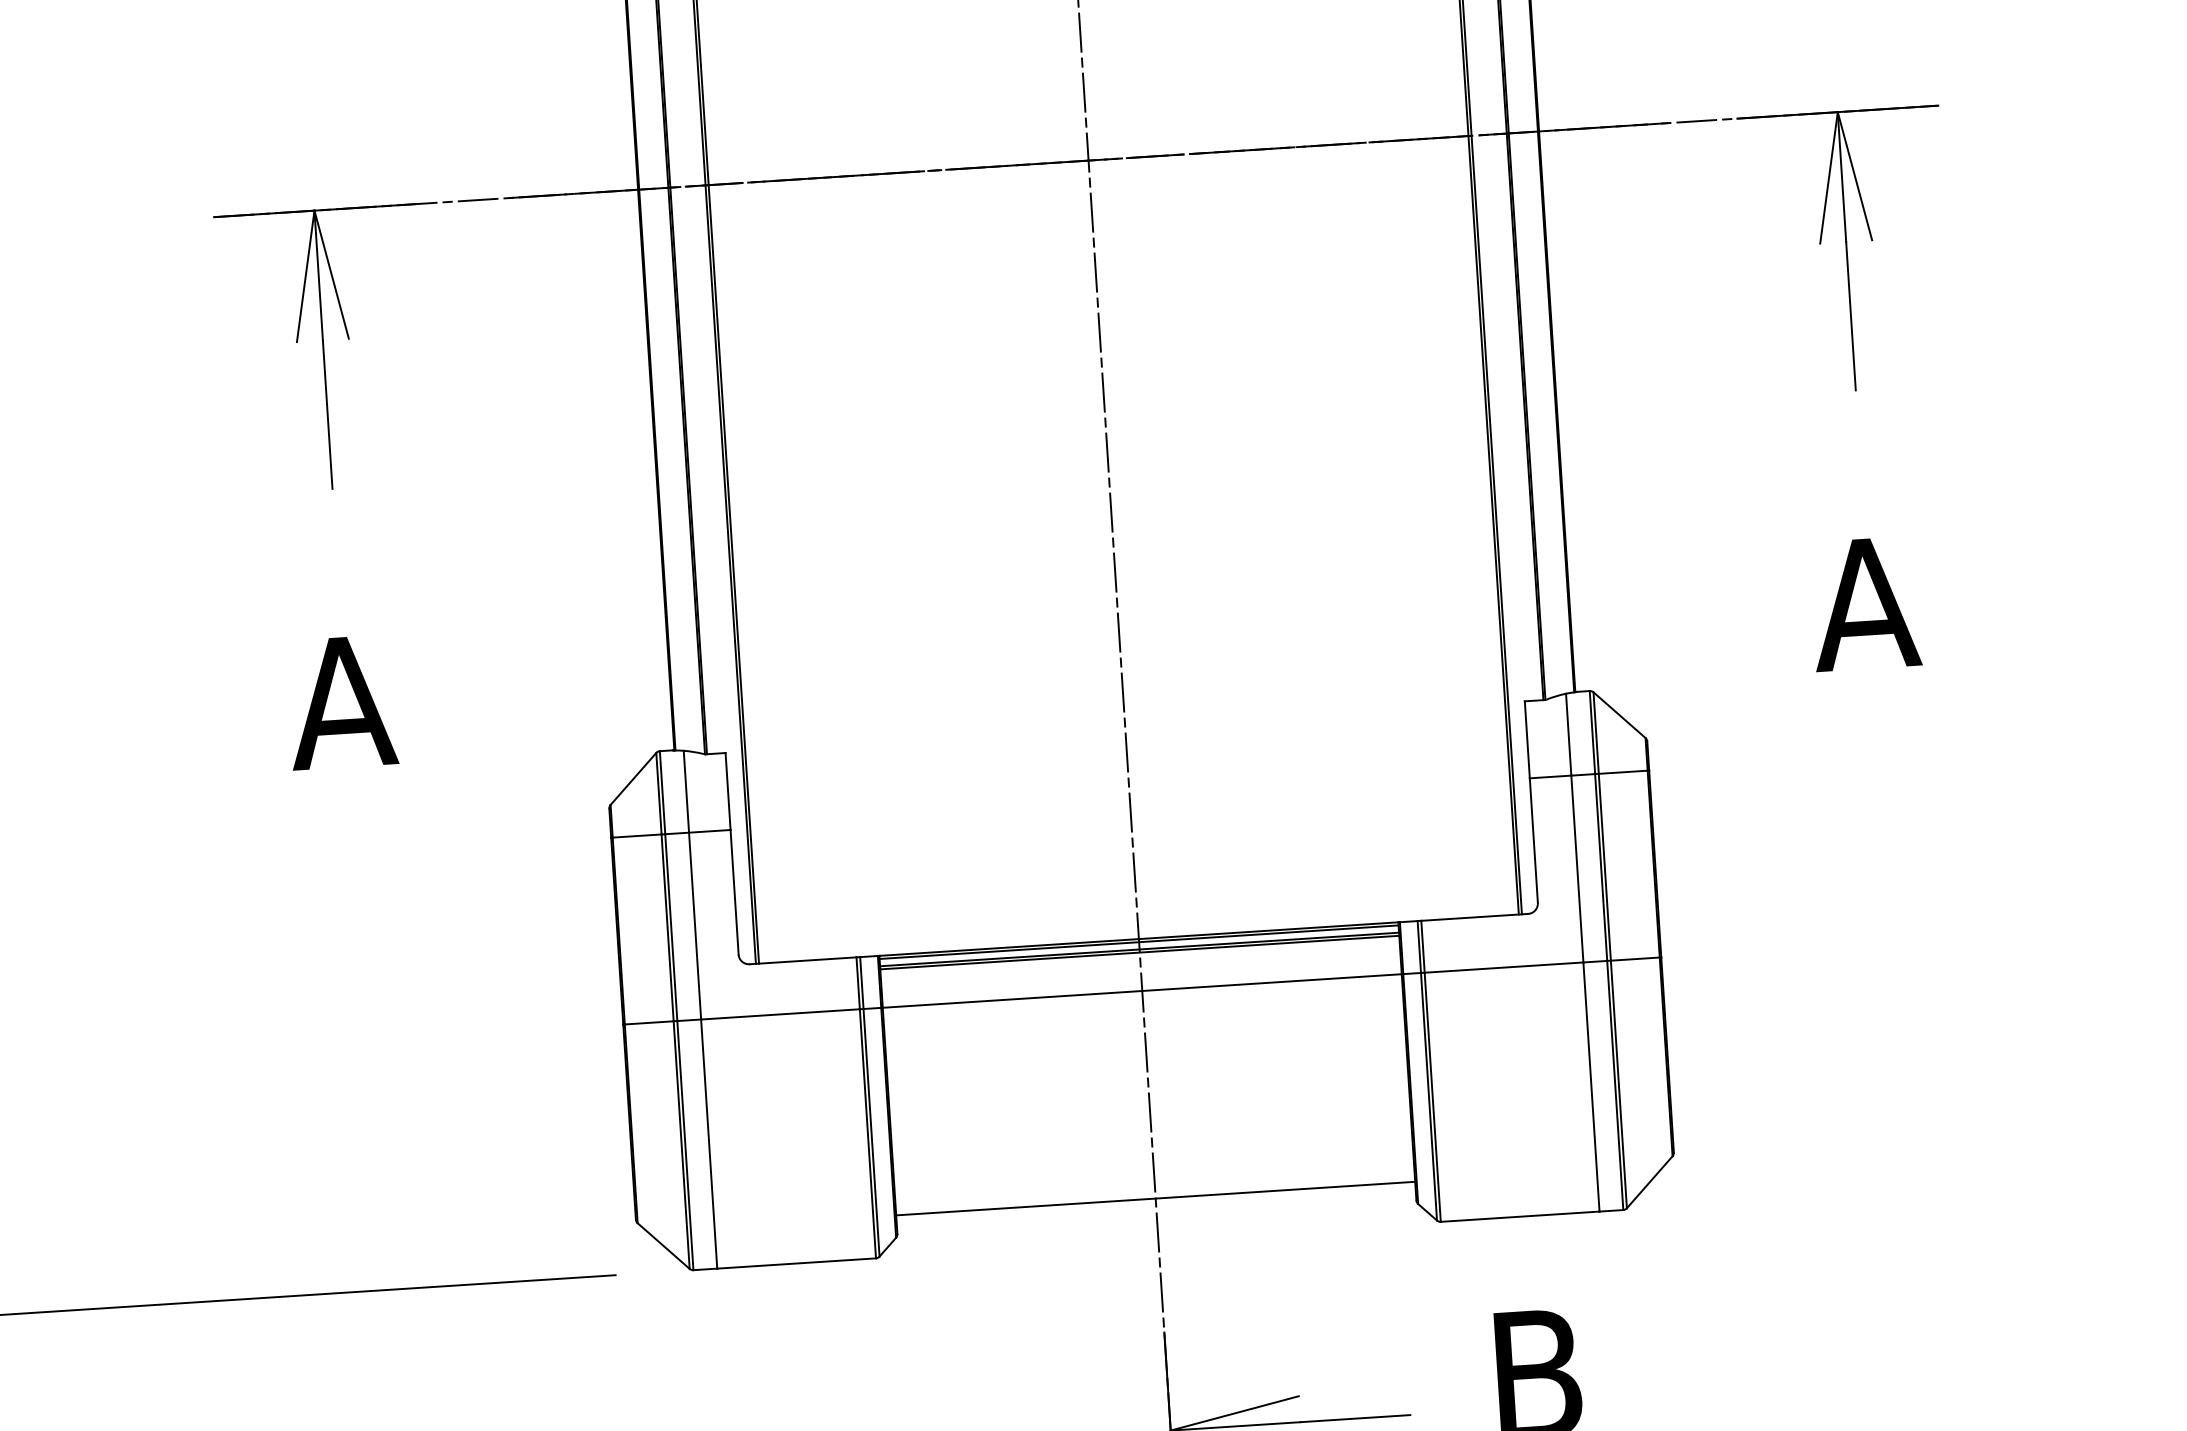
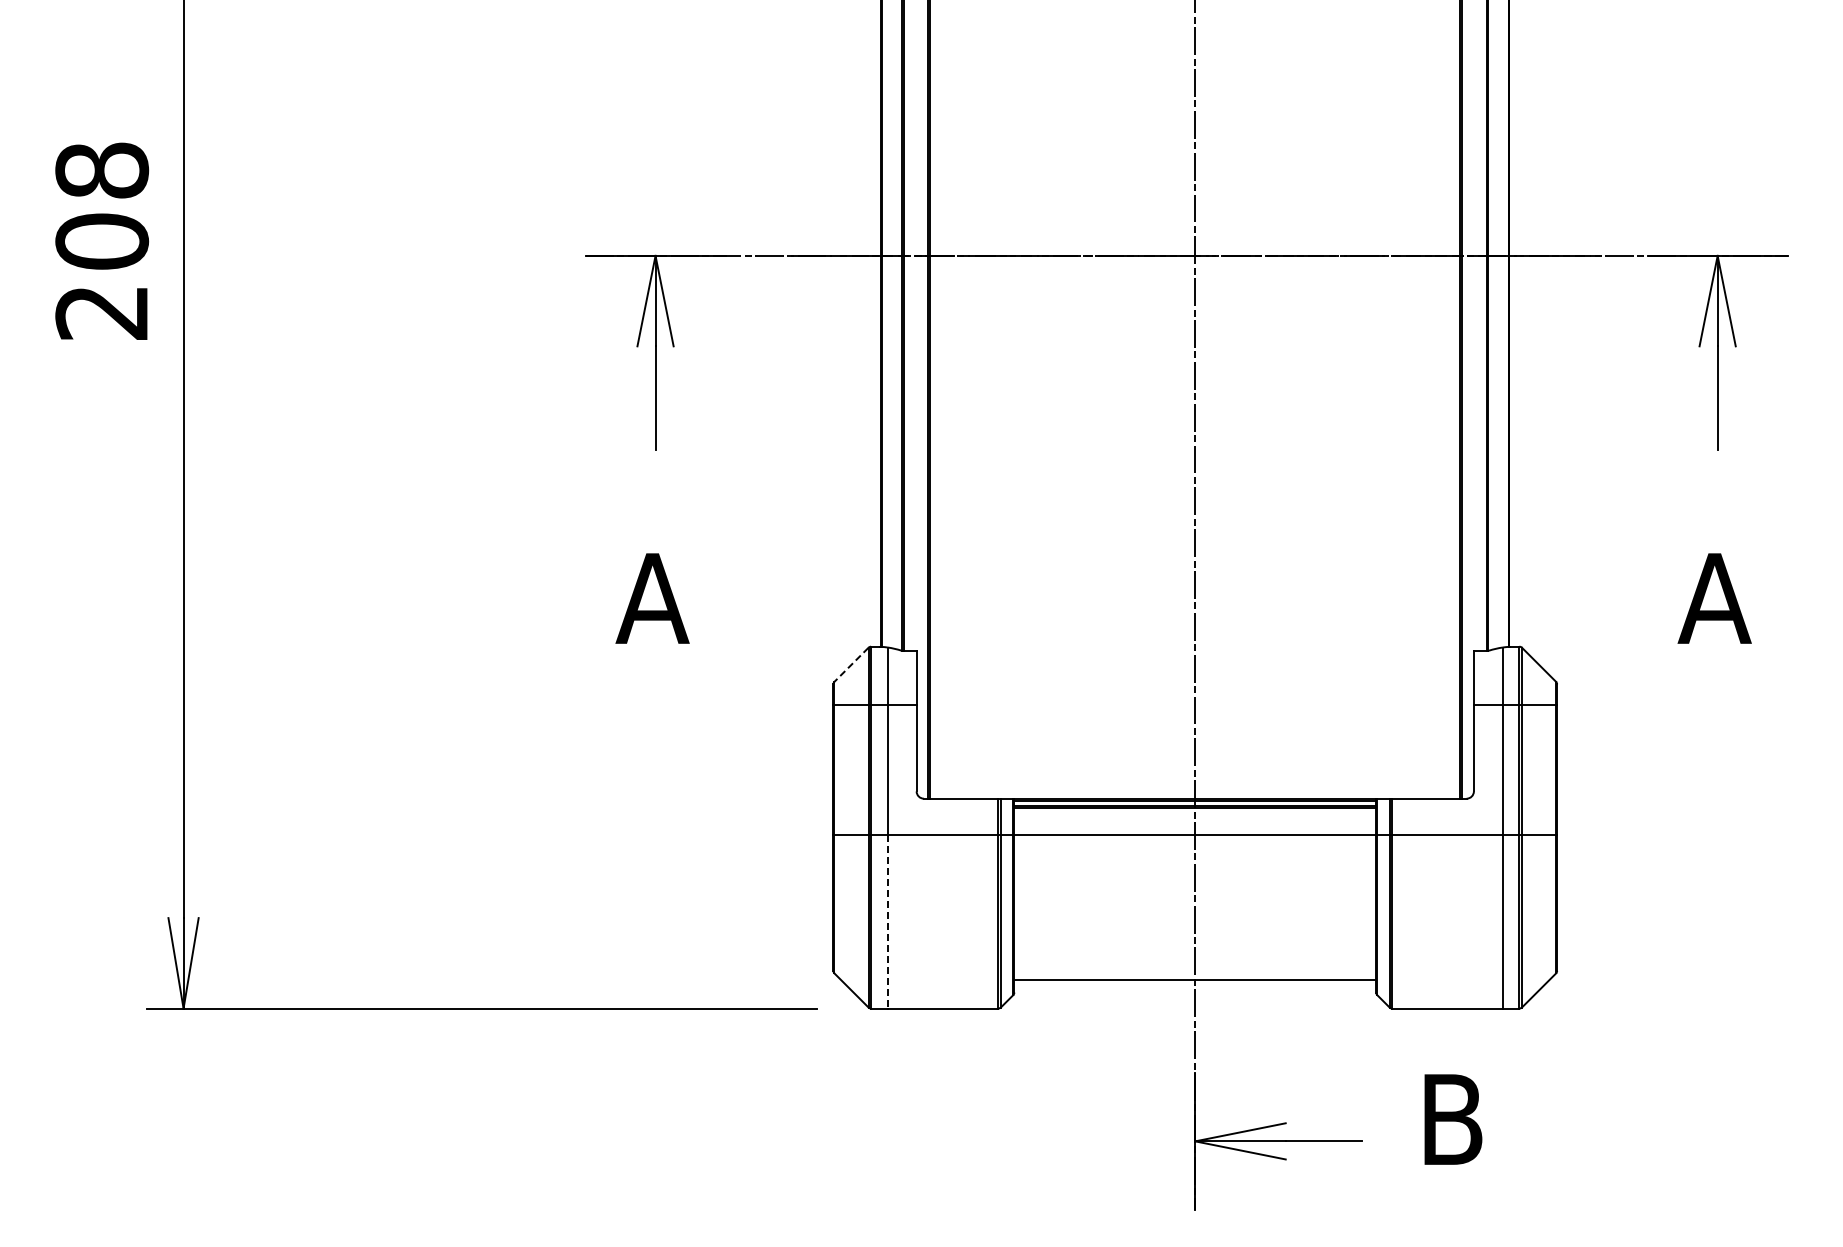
line: (633, 779) -> (851, 665), solid -> dashed
line: (708, 1143) -> (887, 921), solid -> dashed

